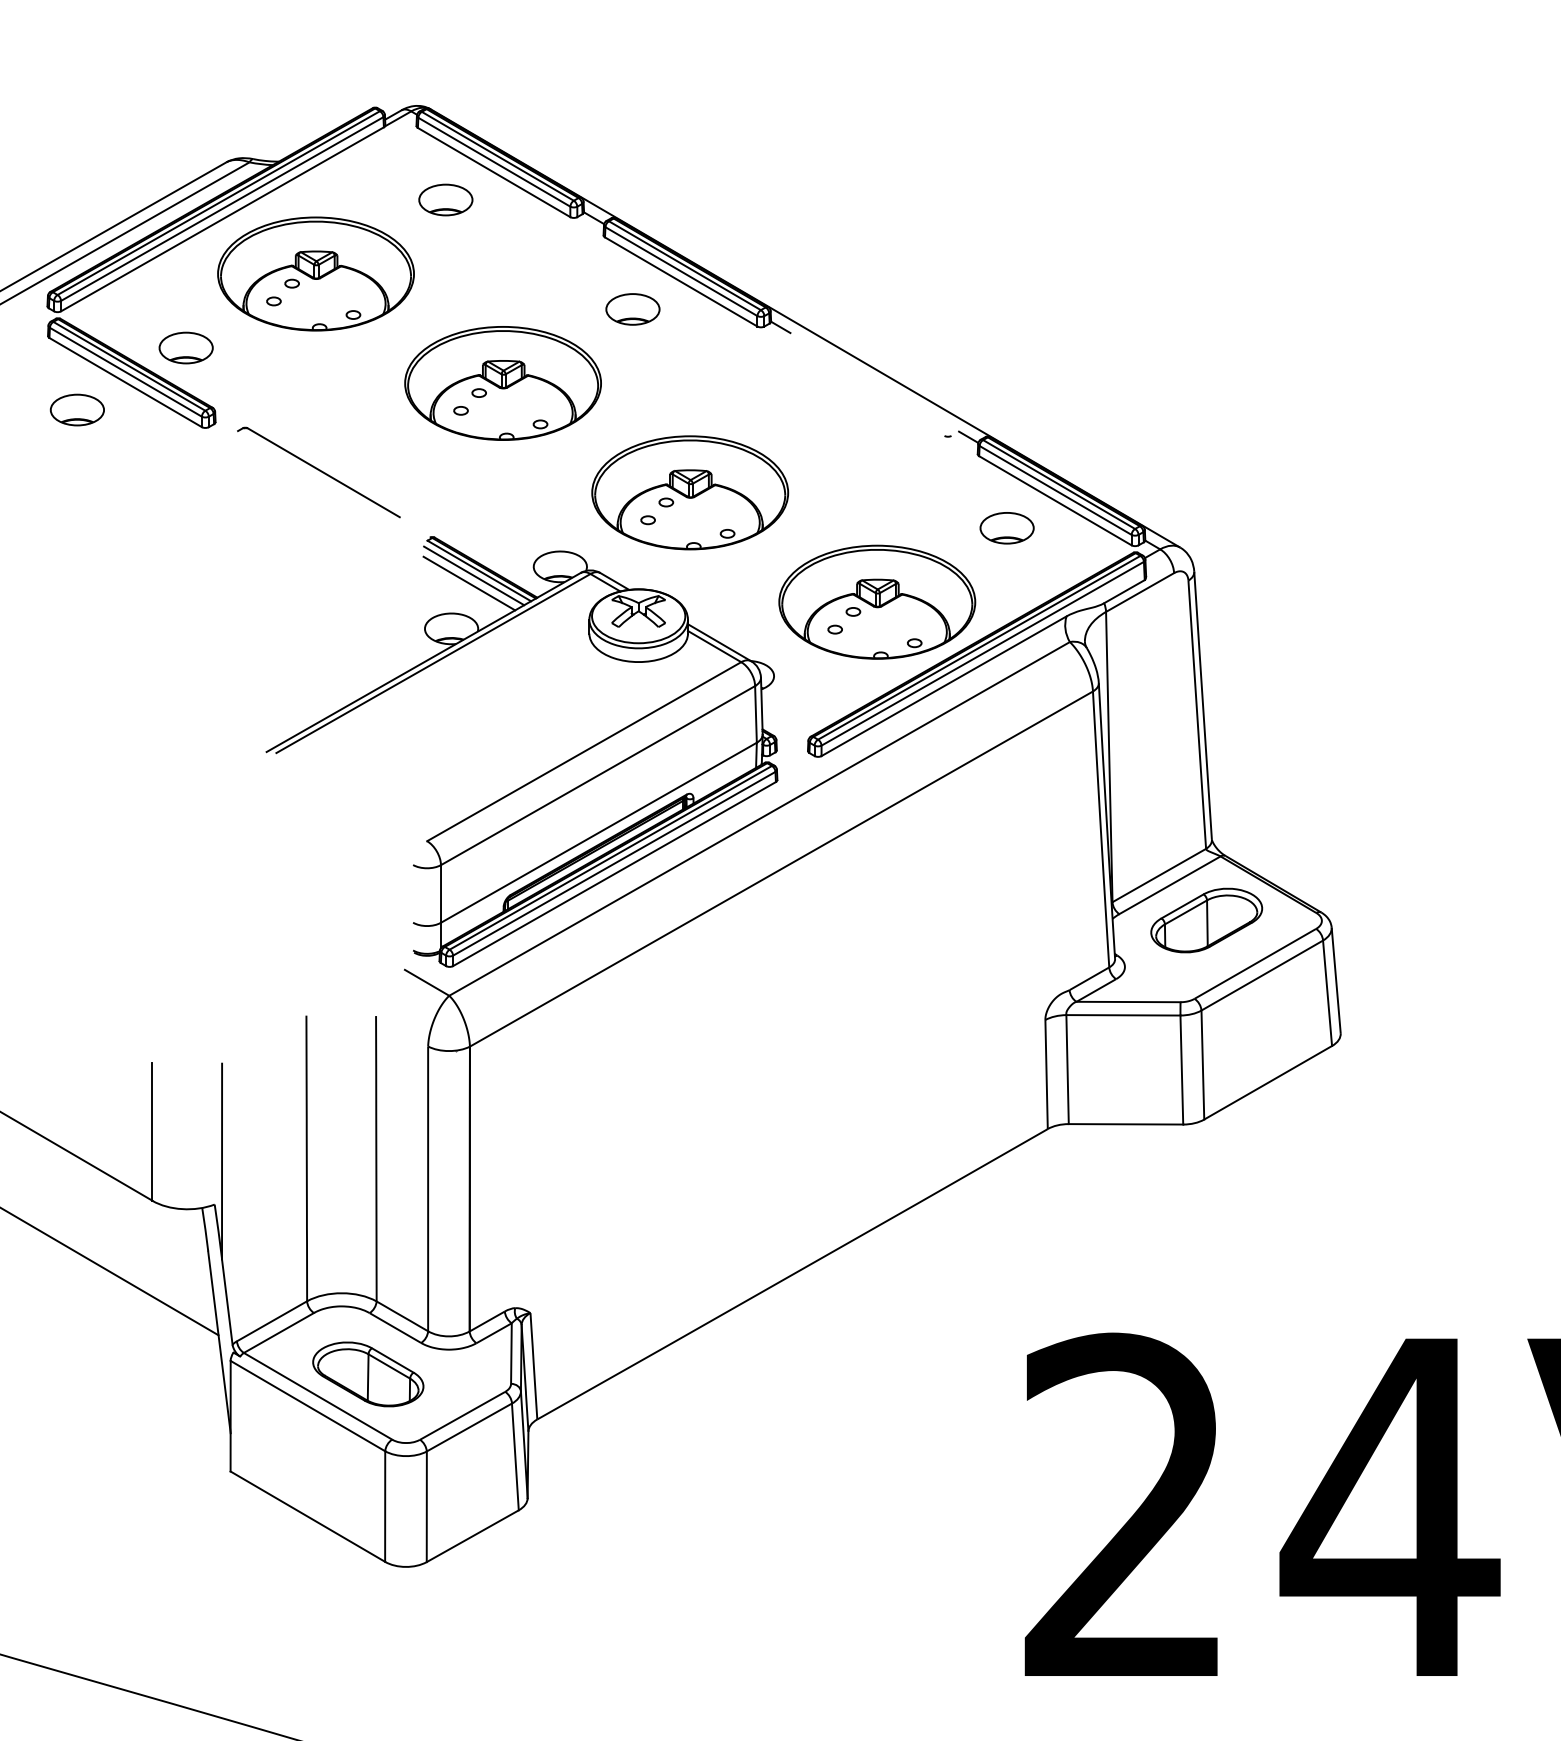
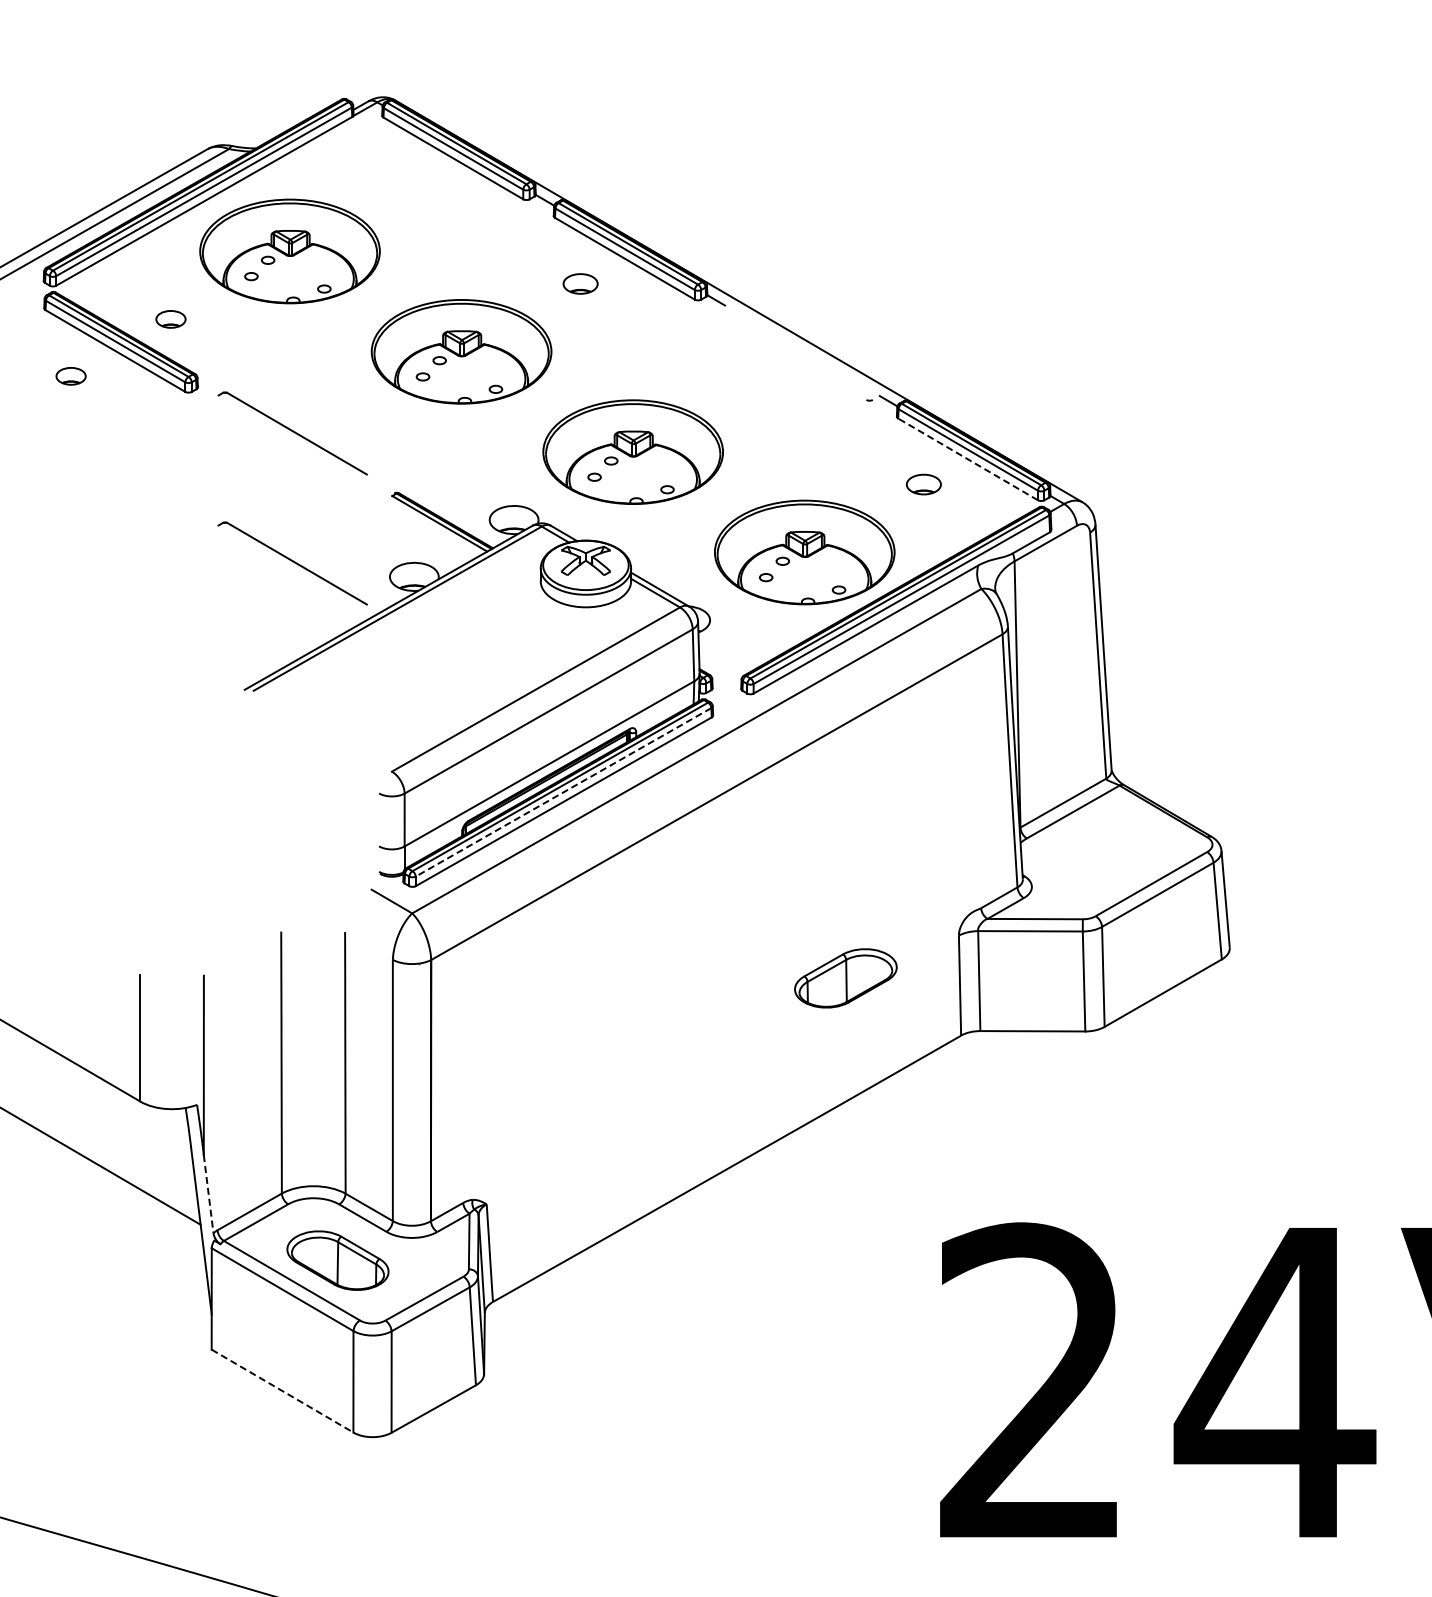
part: (445, 199) -> (408, 183), removed
part: (632, 308) -> (580, 283), size x0.7
part: (185, 348) -> (170, 319), size x0.6
part: (76, 410) -> (70, 376), size x0.6
line: (1055, 500) -> (968, 459), solid -> dashed
part: (1006, 528) -> (923, 484), size x0.7
line: (473, 576) -> (434, 528), removed
line: (469, 582) -> (430, 534), removed
part: (318, 614) -> (292, 563), added
line: (614, 863) -> (563, 792), solid -> dashed
part: (1206, 920) -> (845, 978), moved
line: (227, 1302) -> (208, 1194), solid -> dashed
line: (307, 1517) -> (282, 1391), solid -> dashed

